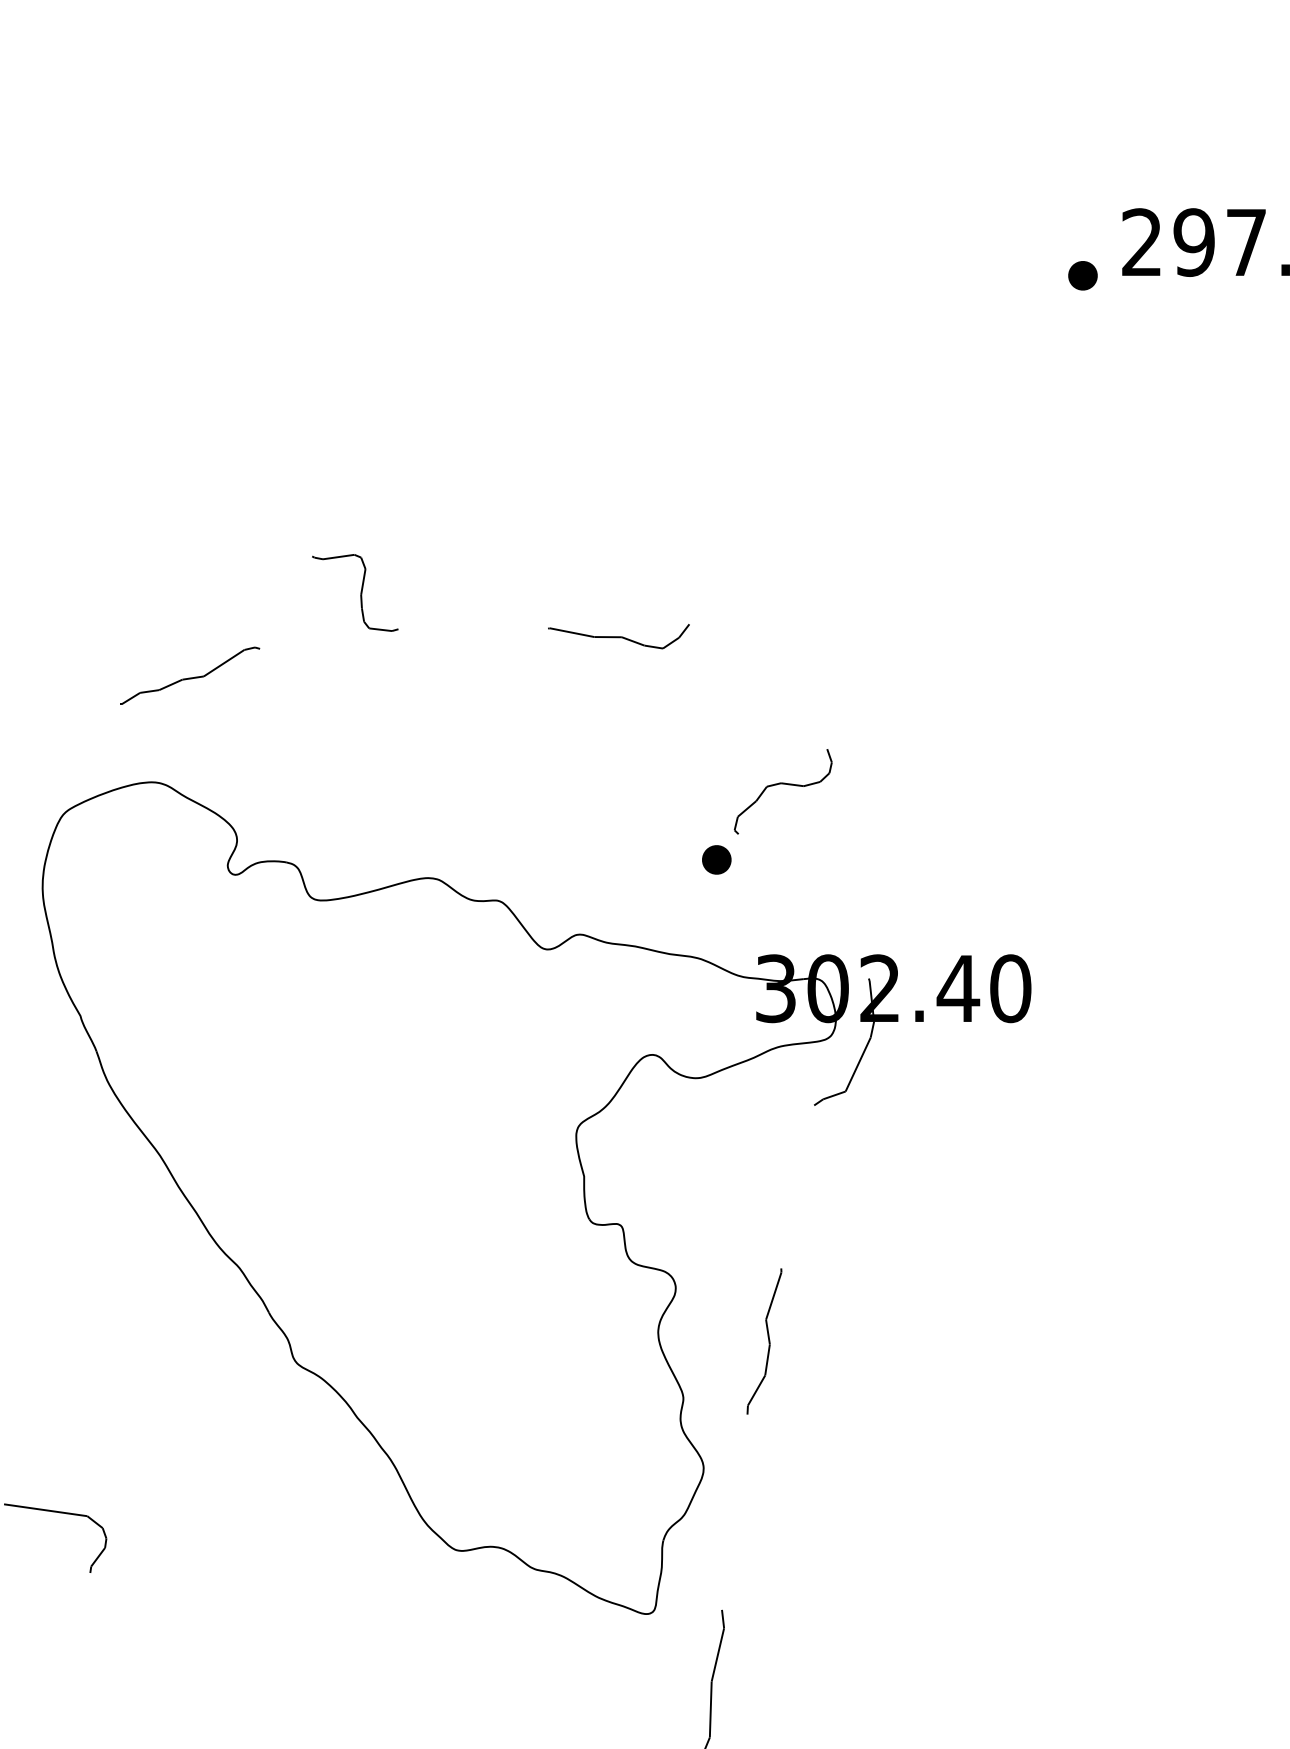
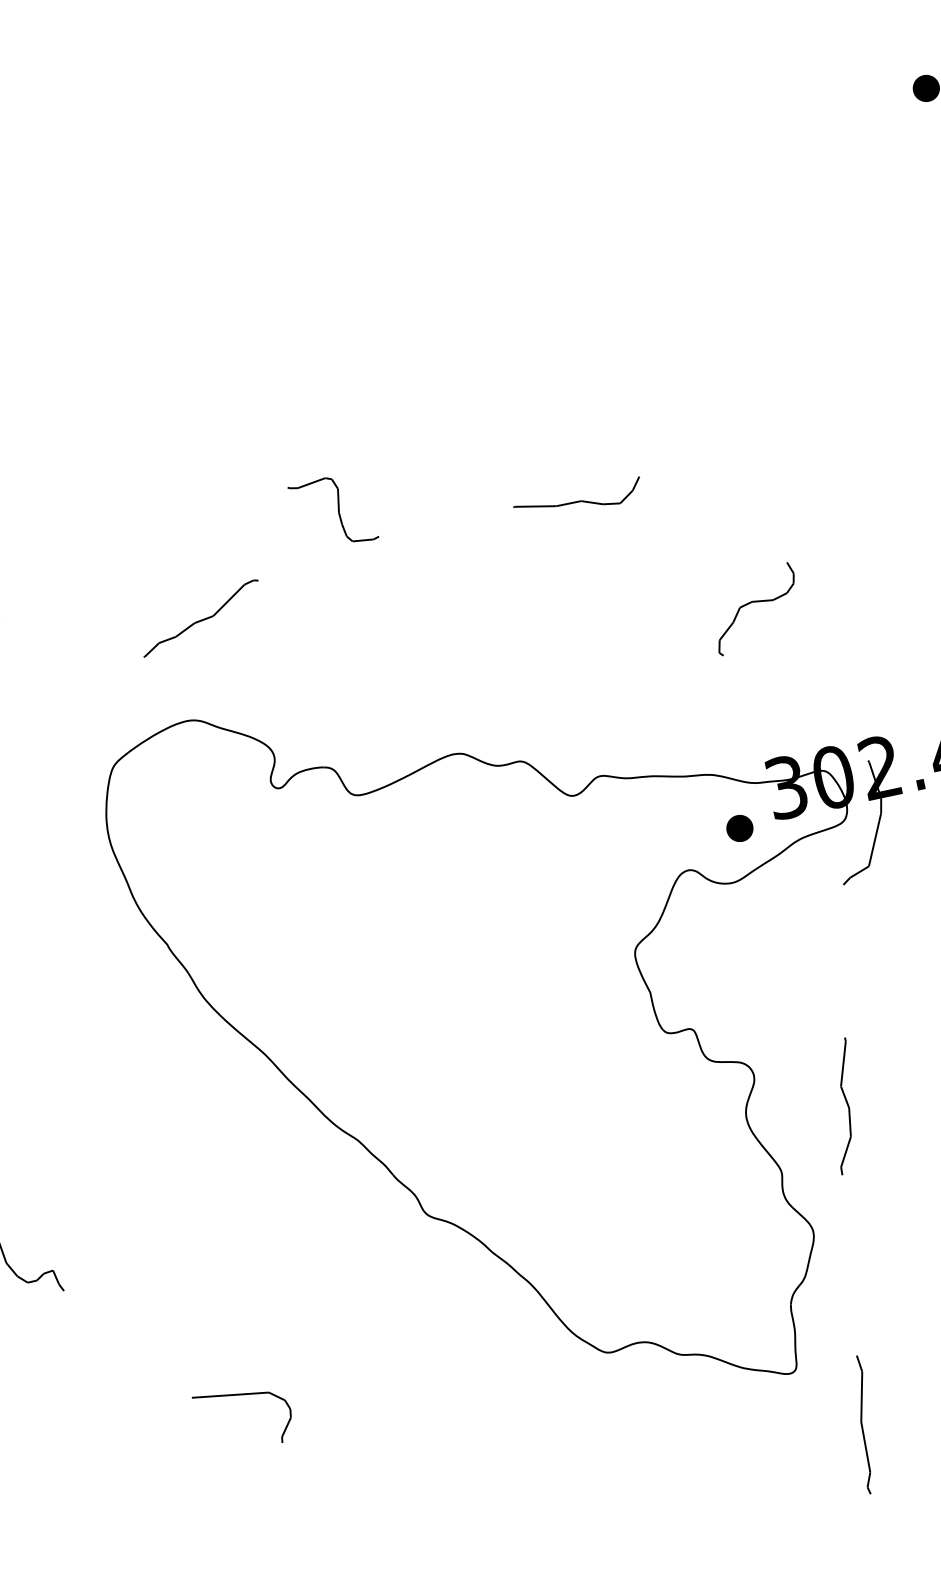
part: (716, 859) -> (739, 828), moved

